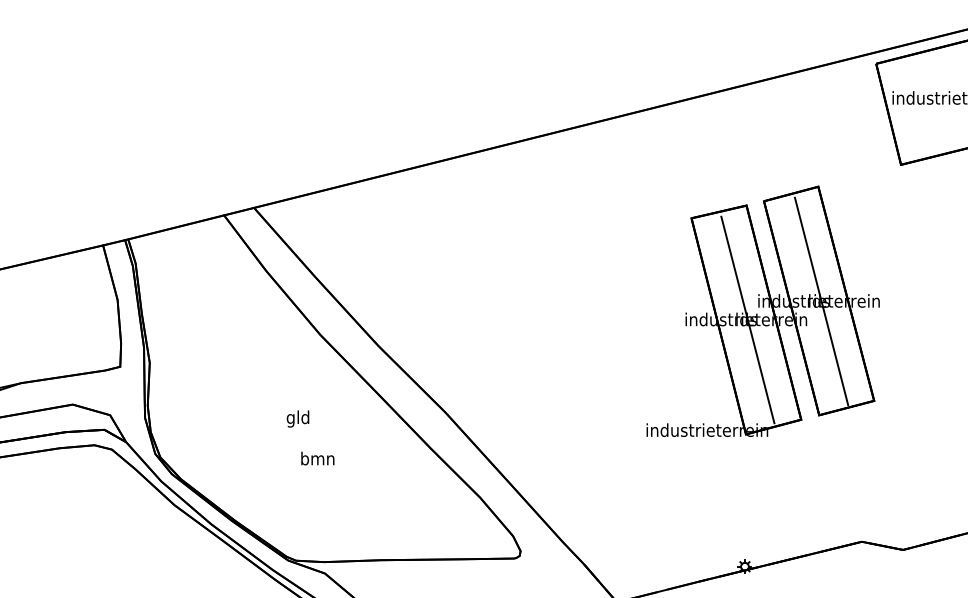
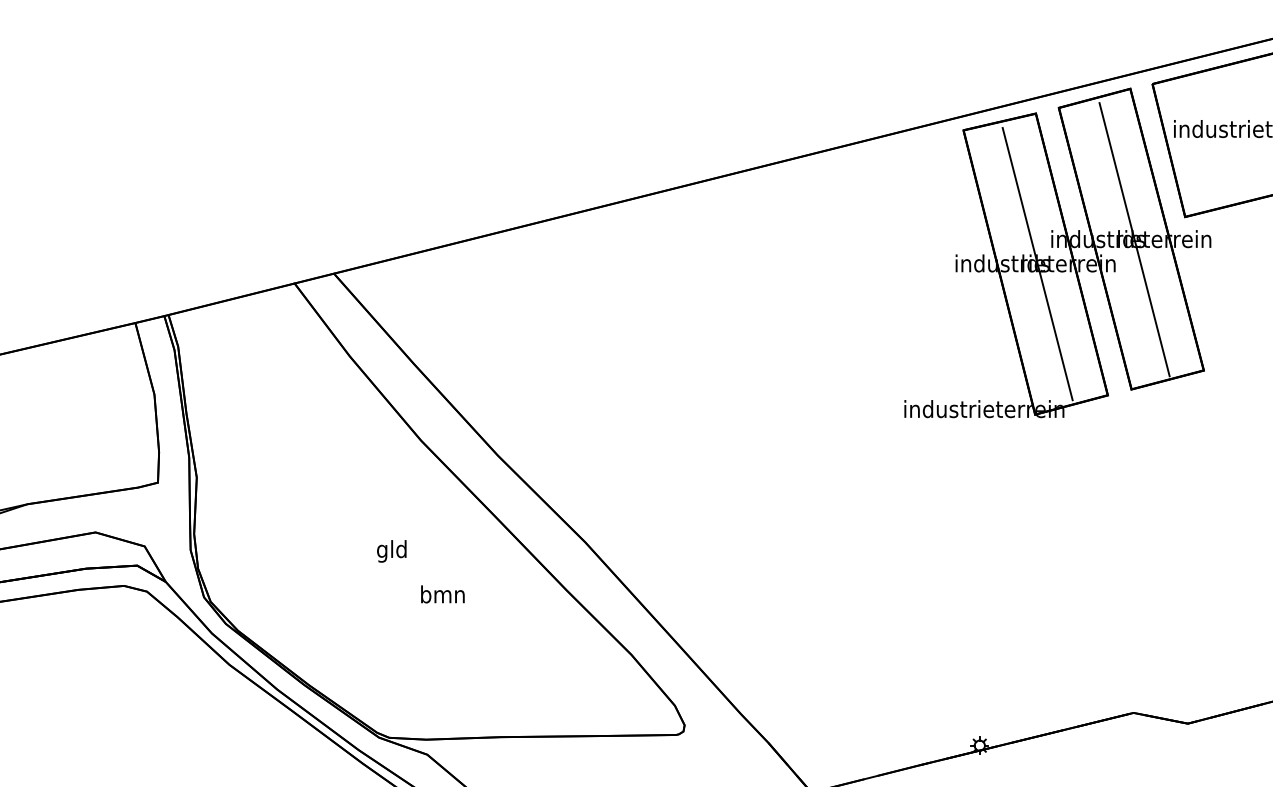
part: (762, 311) -> (1057, 252), moved
text: (317, 458) -> (442, 594), moved

